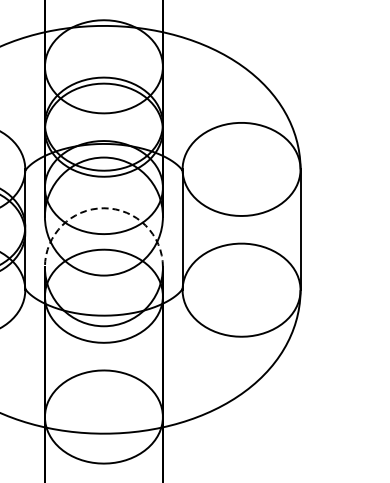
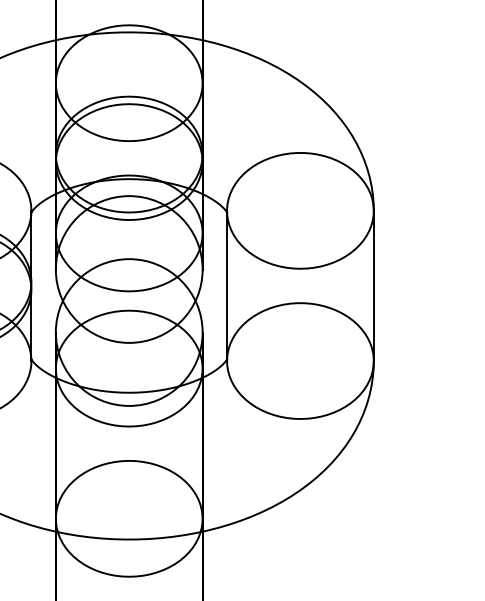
arc: (103, 208) -> (128, 259), dashed -> solid

